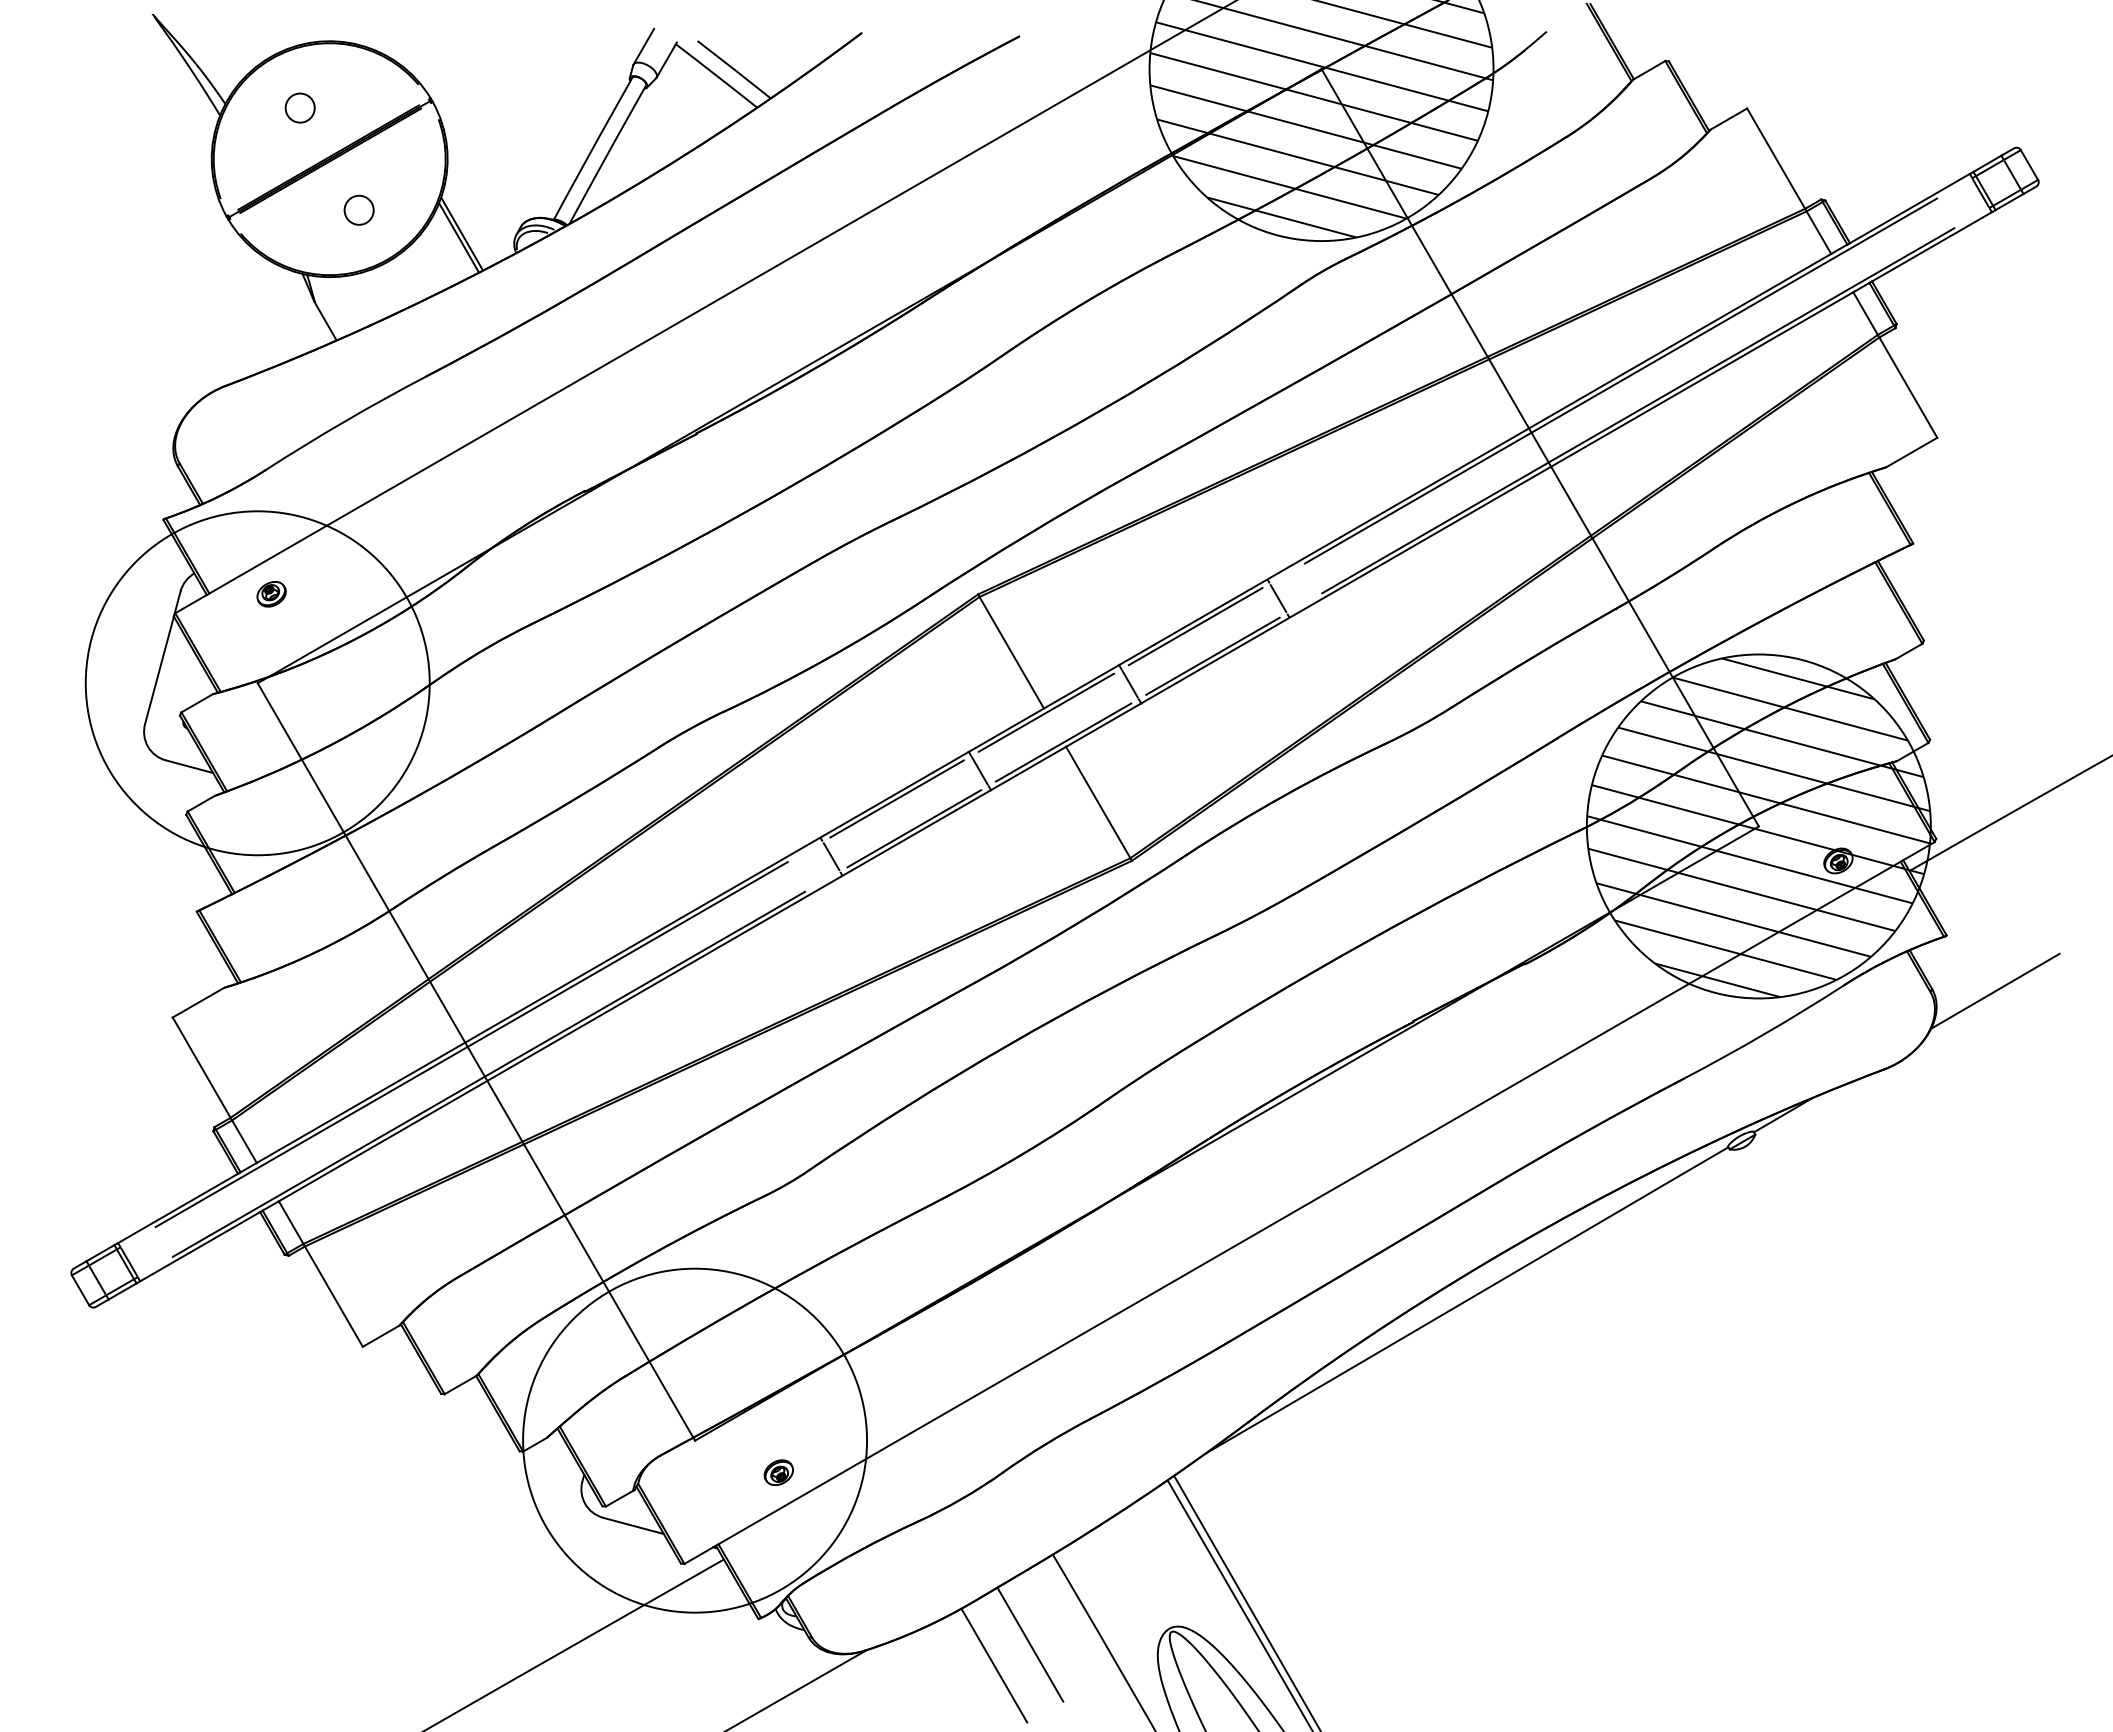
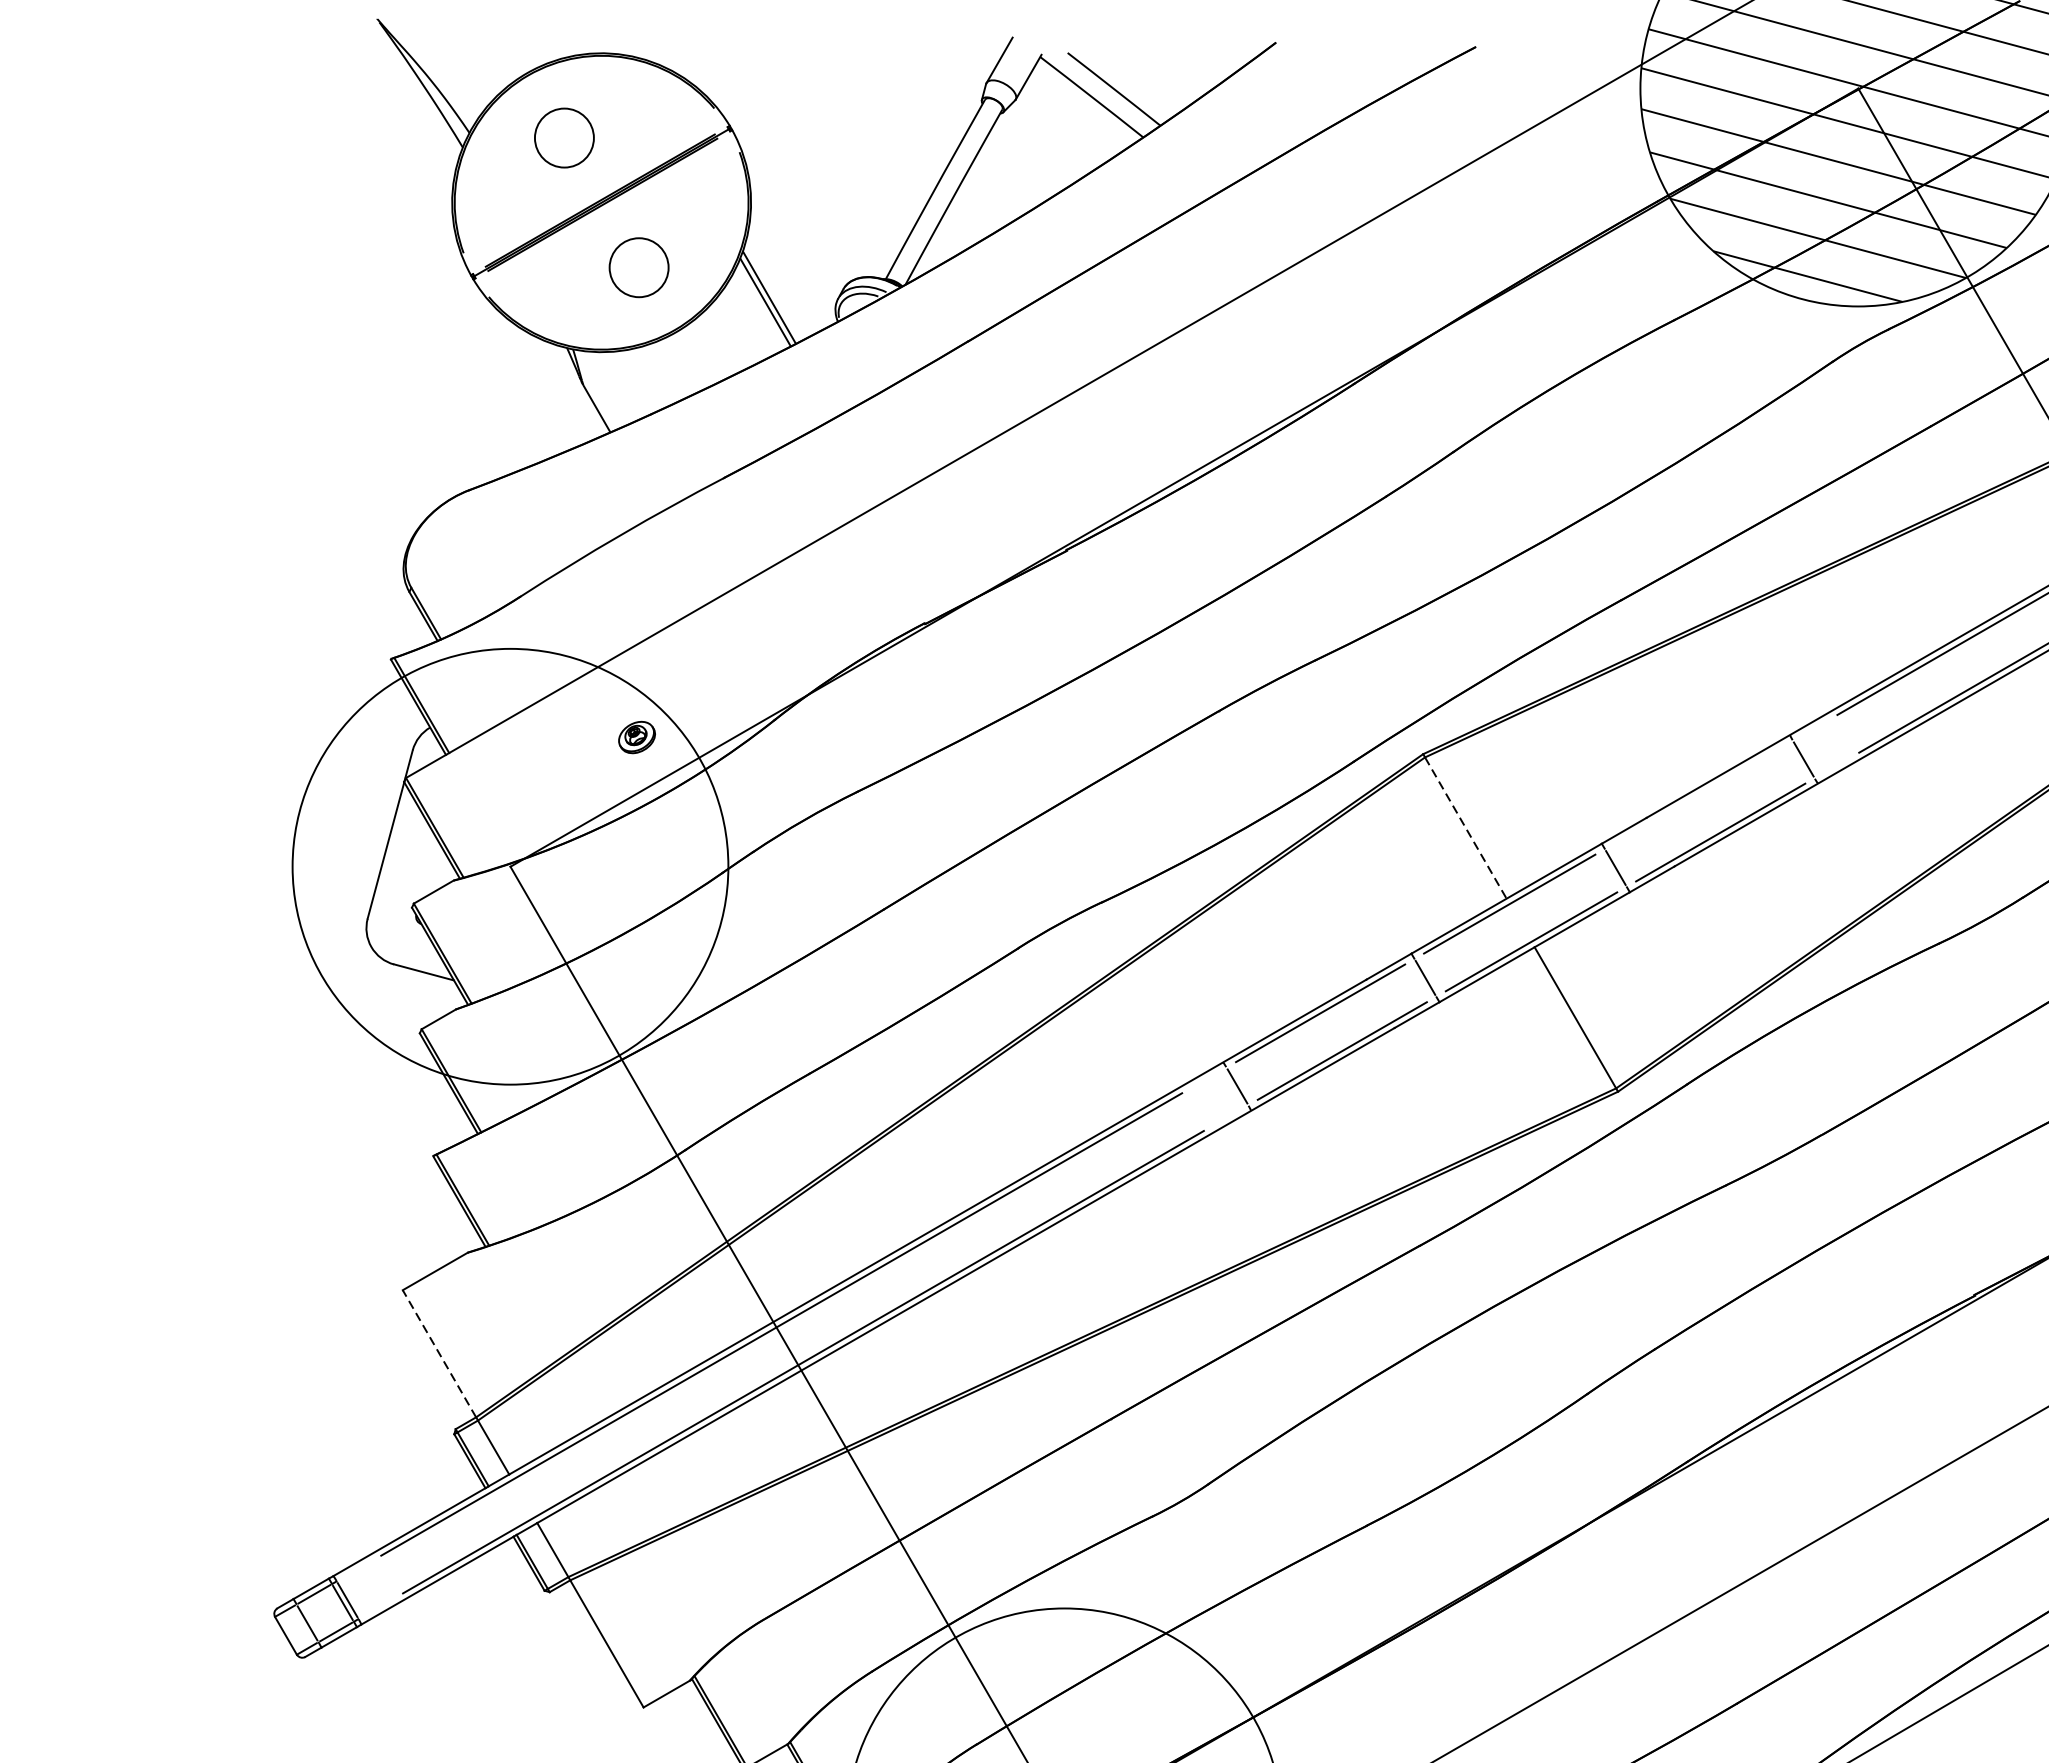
circle: (299, 107) -> (563, 137), size x1.6
circle: (358, 209) -> (638, 266), size x1.6
part: (271, 594) -> (636, 737), moved
line: (1195, 626) -> (1698, 794), removed
line: (1012, 653) -> (1466, 829), solid -> dashed
line: (201, 1067) -> (439, 1353), solid -> dashed

